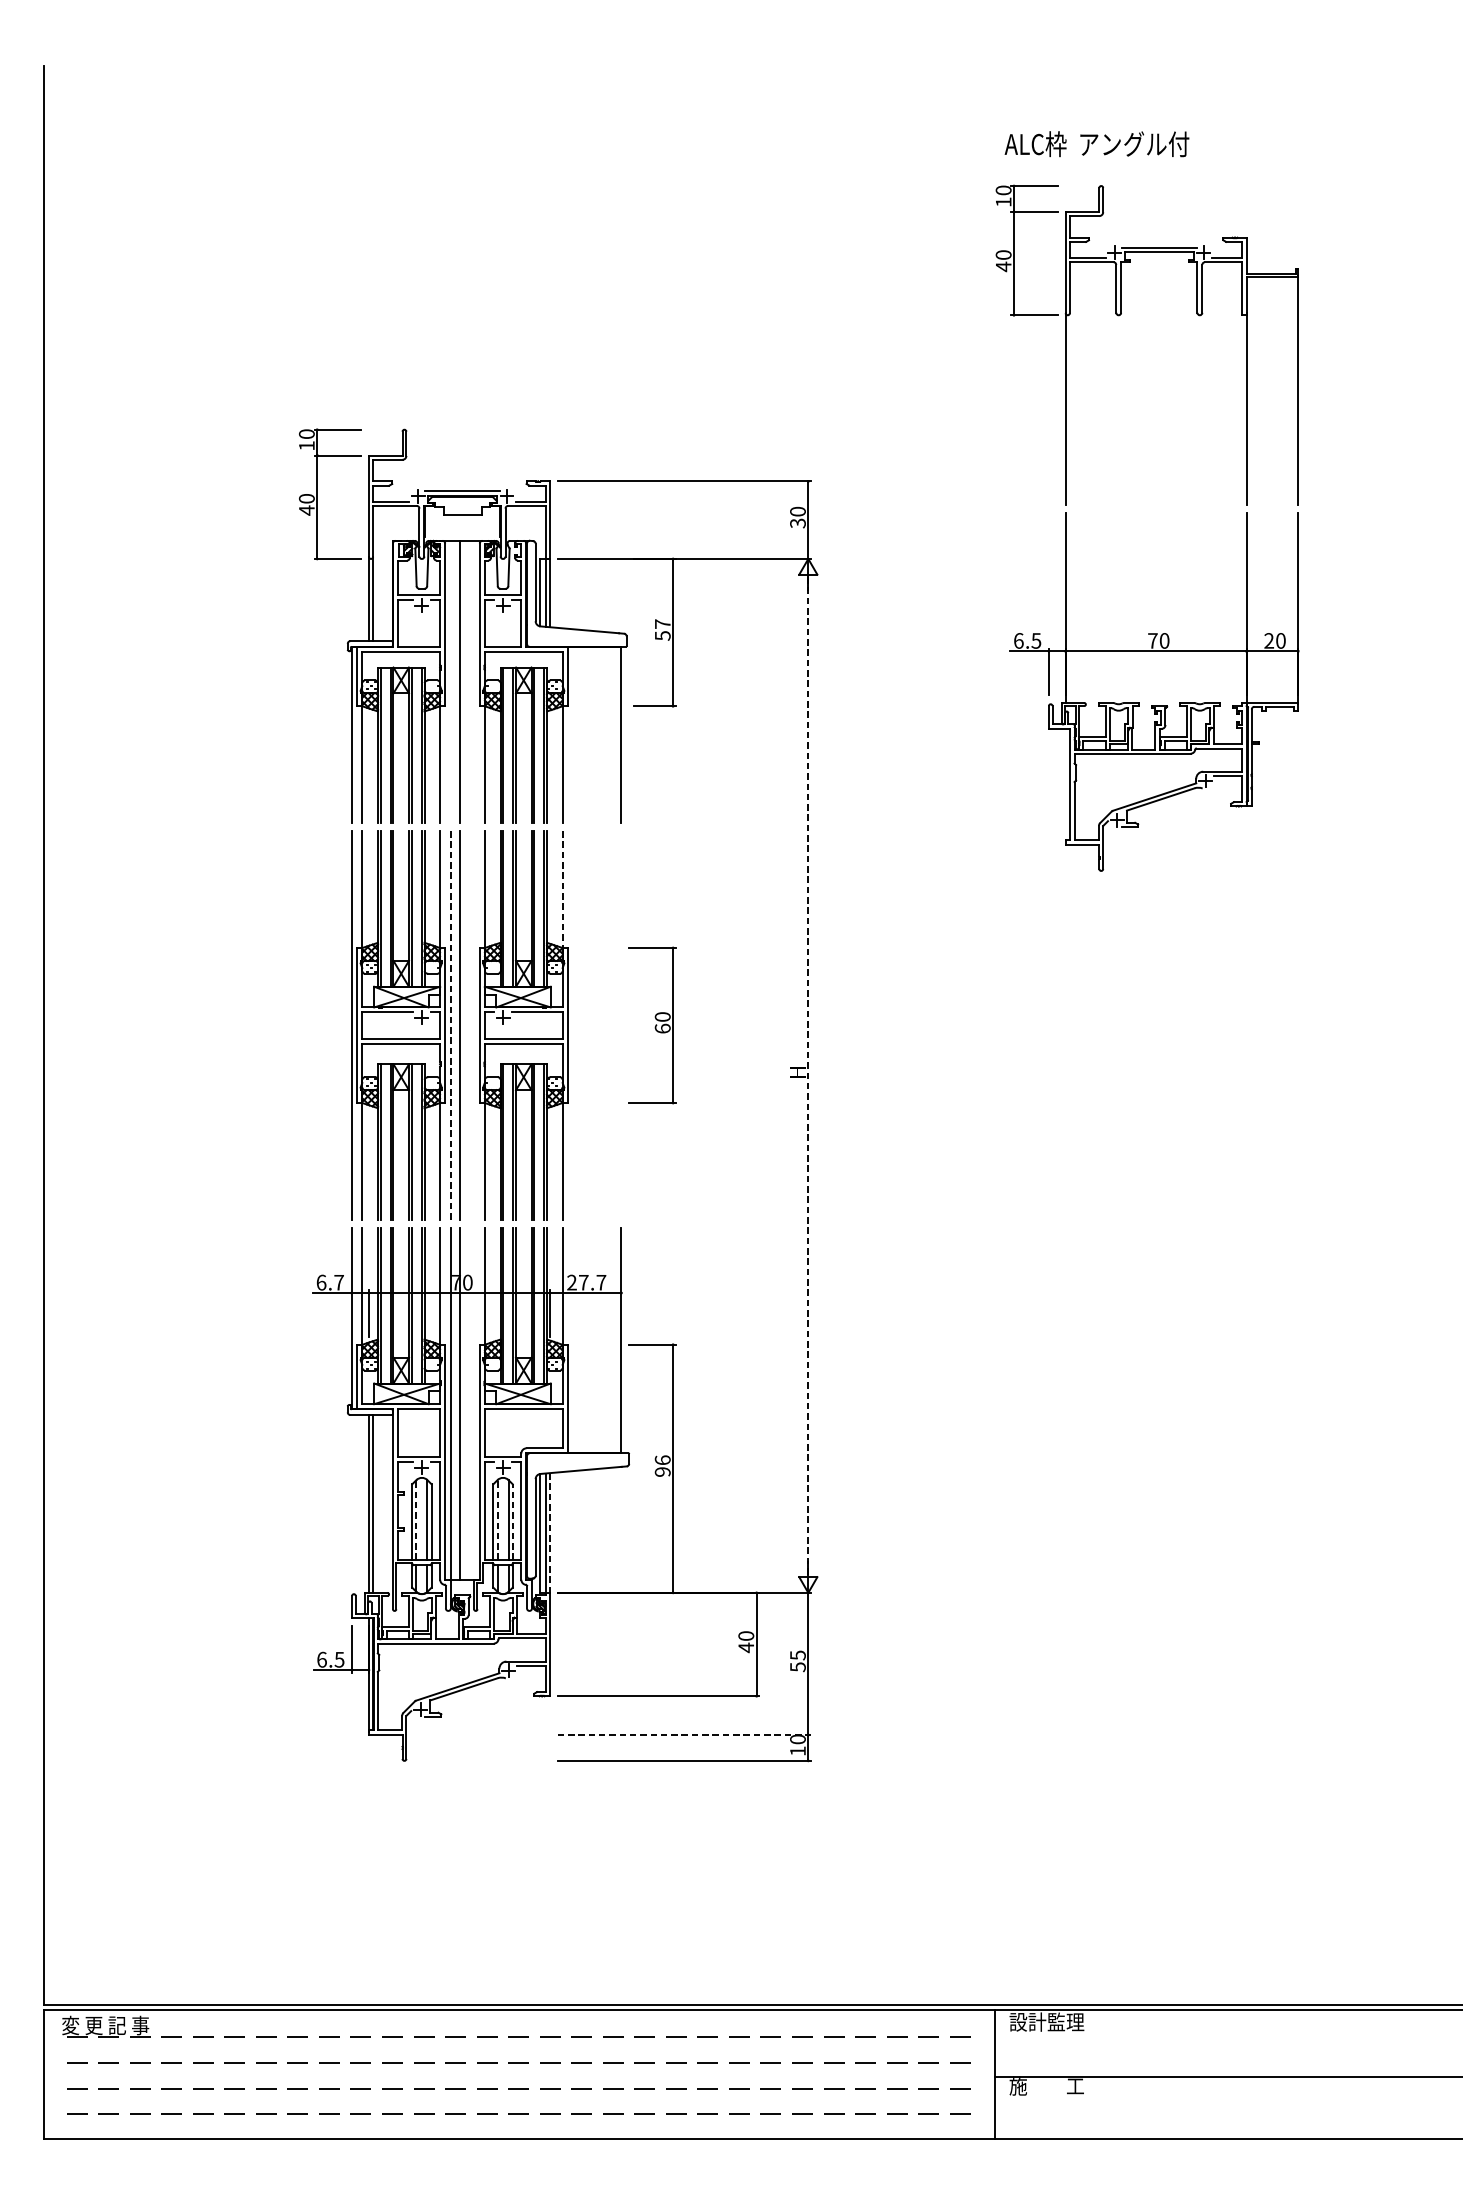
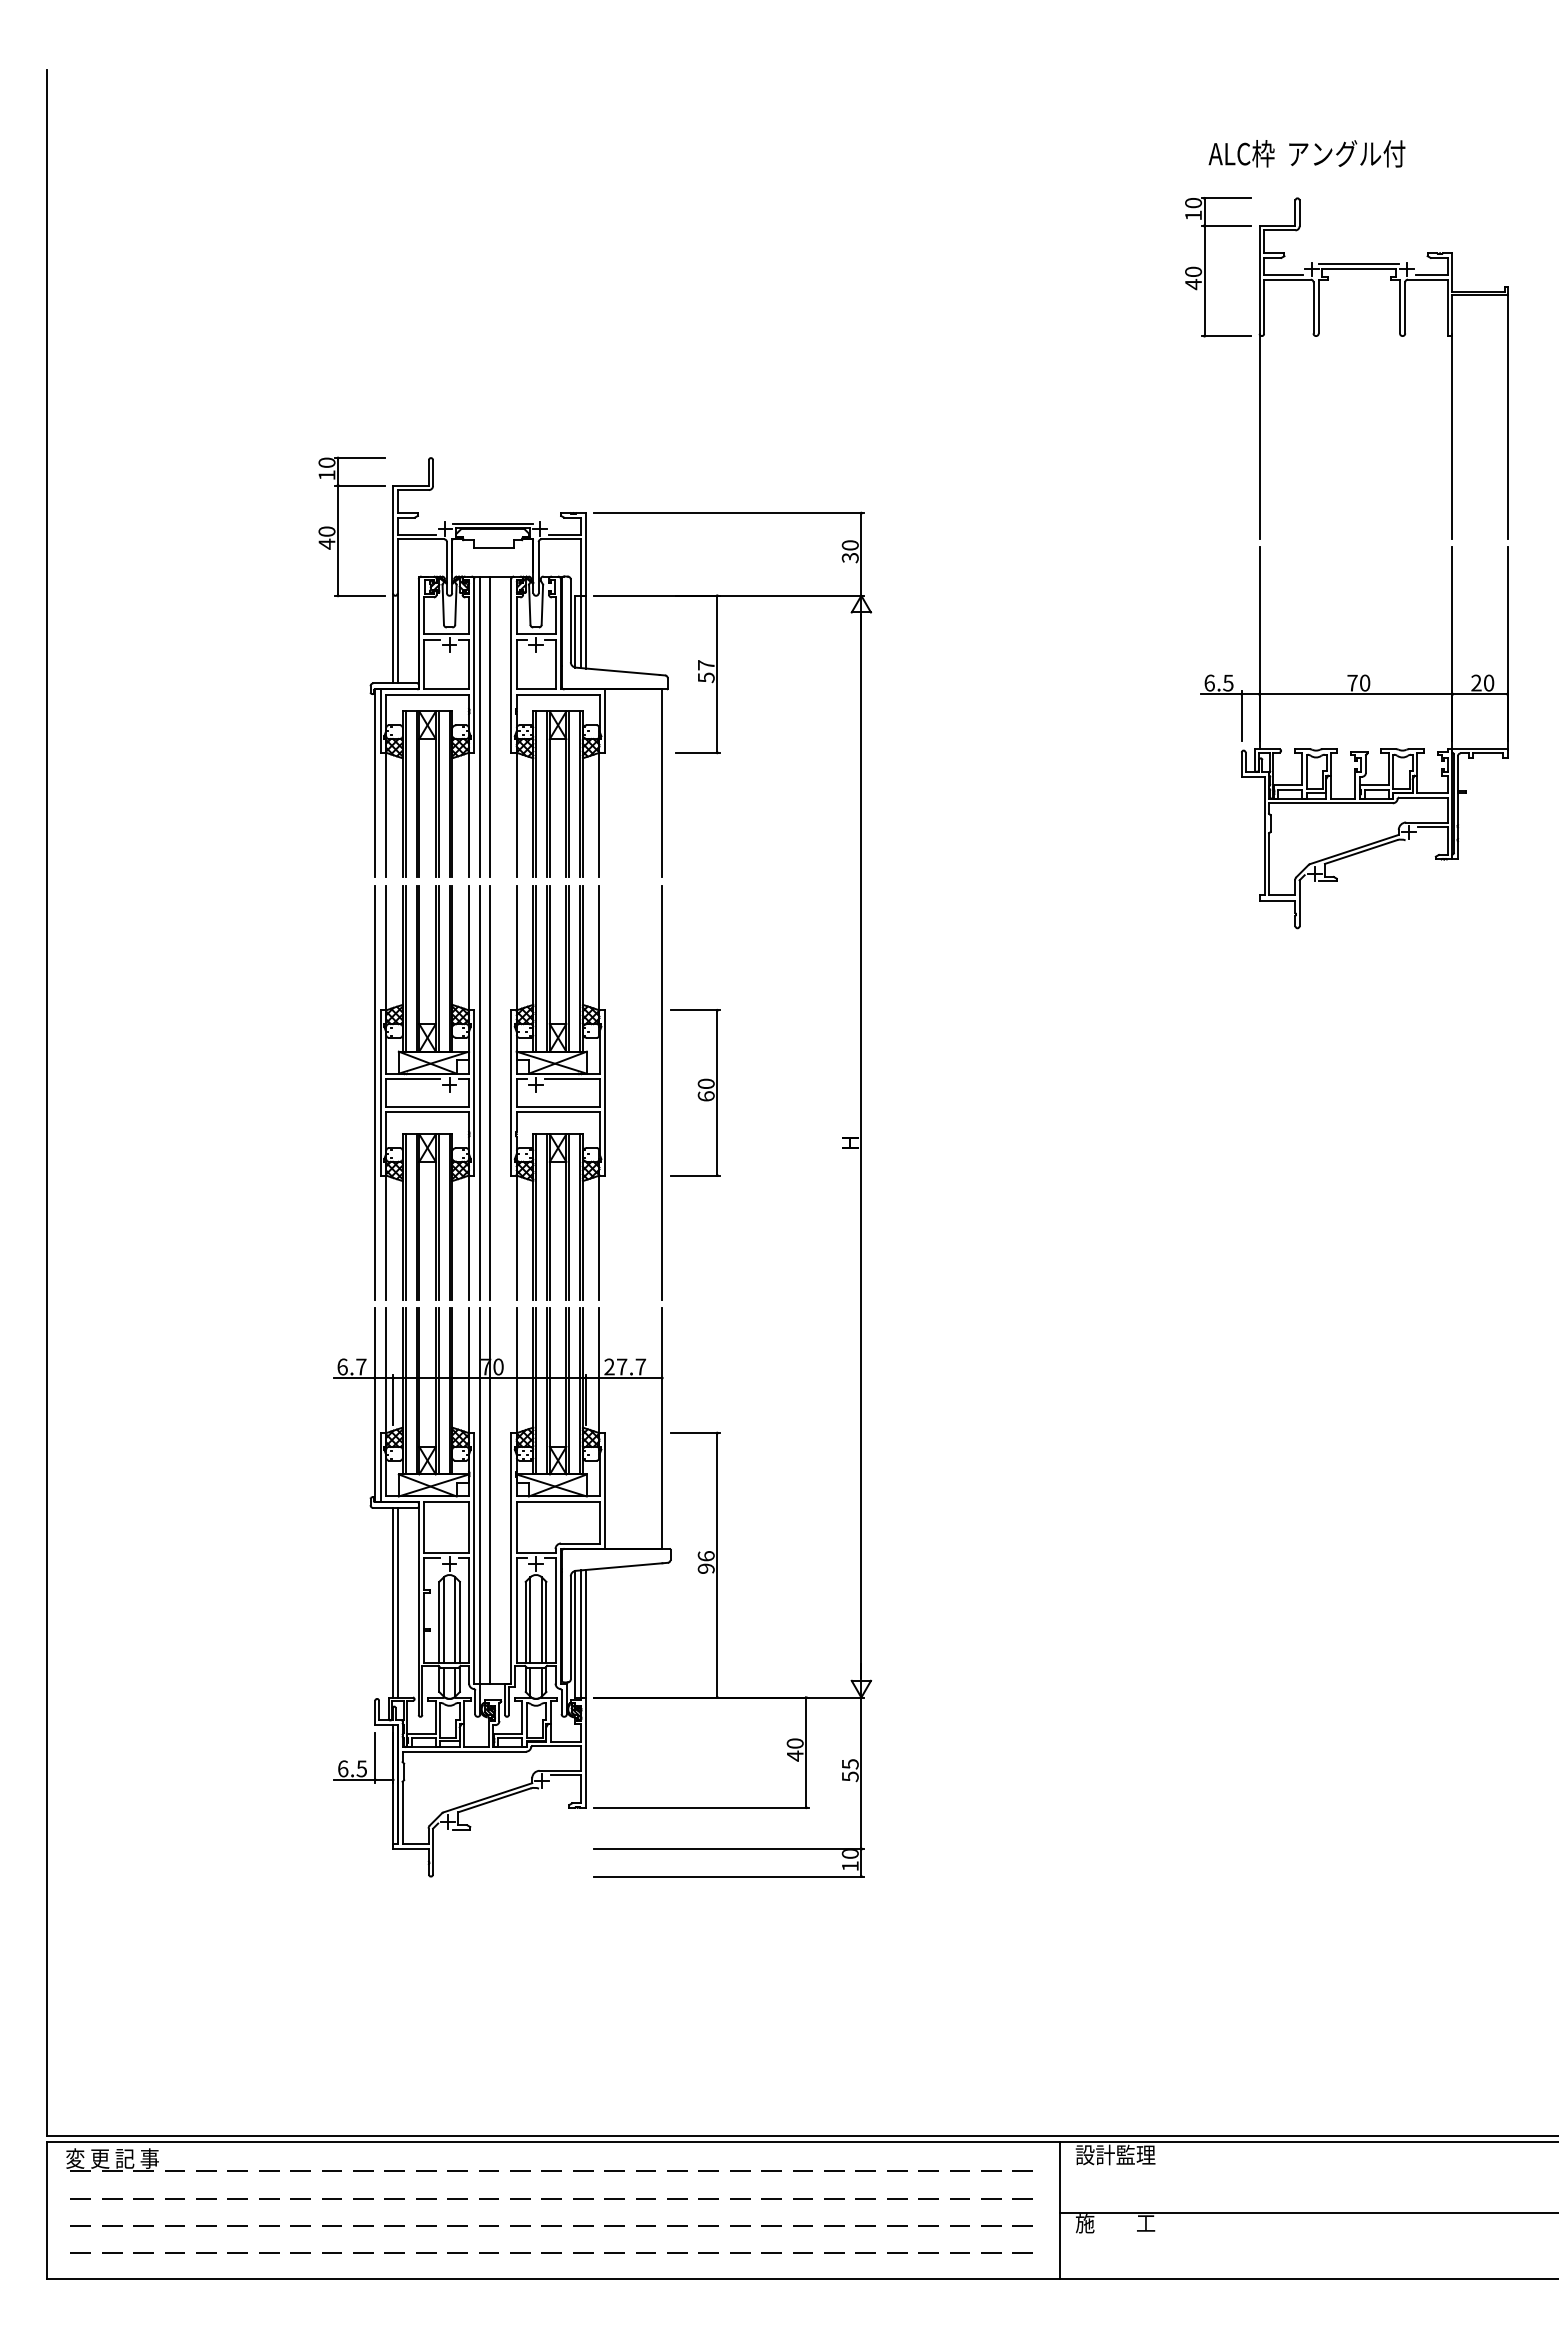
text: (1096, 143) -> (1306, 153), moved
part: (1066, 528) -> (1260, 563), moved
line: (450, 681) -> (480, 726), added
line: (562, 890) -> (599, 949), dashed -> solid
line: (621, 1025) -> (662, 1092), added
line: (450, 1026) -> (480, 1093), dashed -> solid
line: (808, 1075) -> (861, 1146), dashed -> solid
line: (416, 1519) -> (443, 1619), dashed -> solid
line: (497, 1519) -> (530, 1619), dashed -> solid
line: (512, 1521) -> (546, 1621), dashed -> solid
line: (549, 1532) -> (585, 1633), dashed -> solid
line: (684, 1735) -> (729, 1849), dashed -> solid

